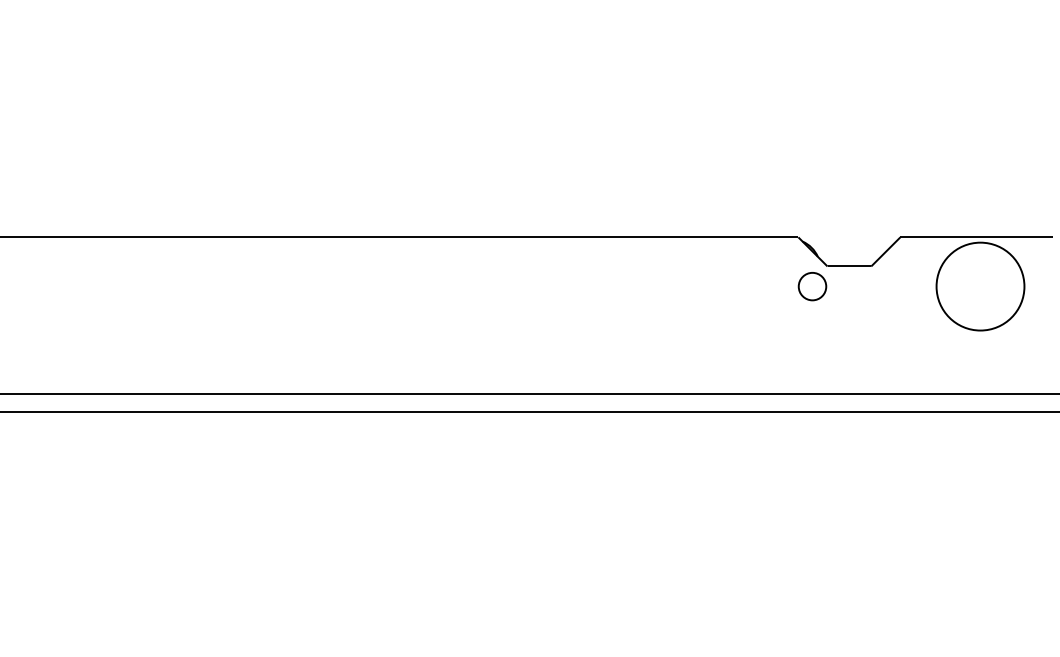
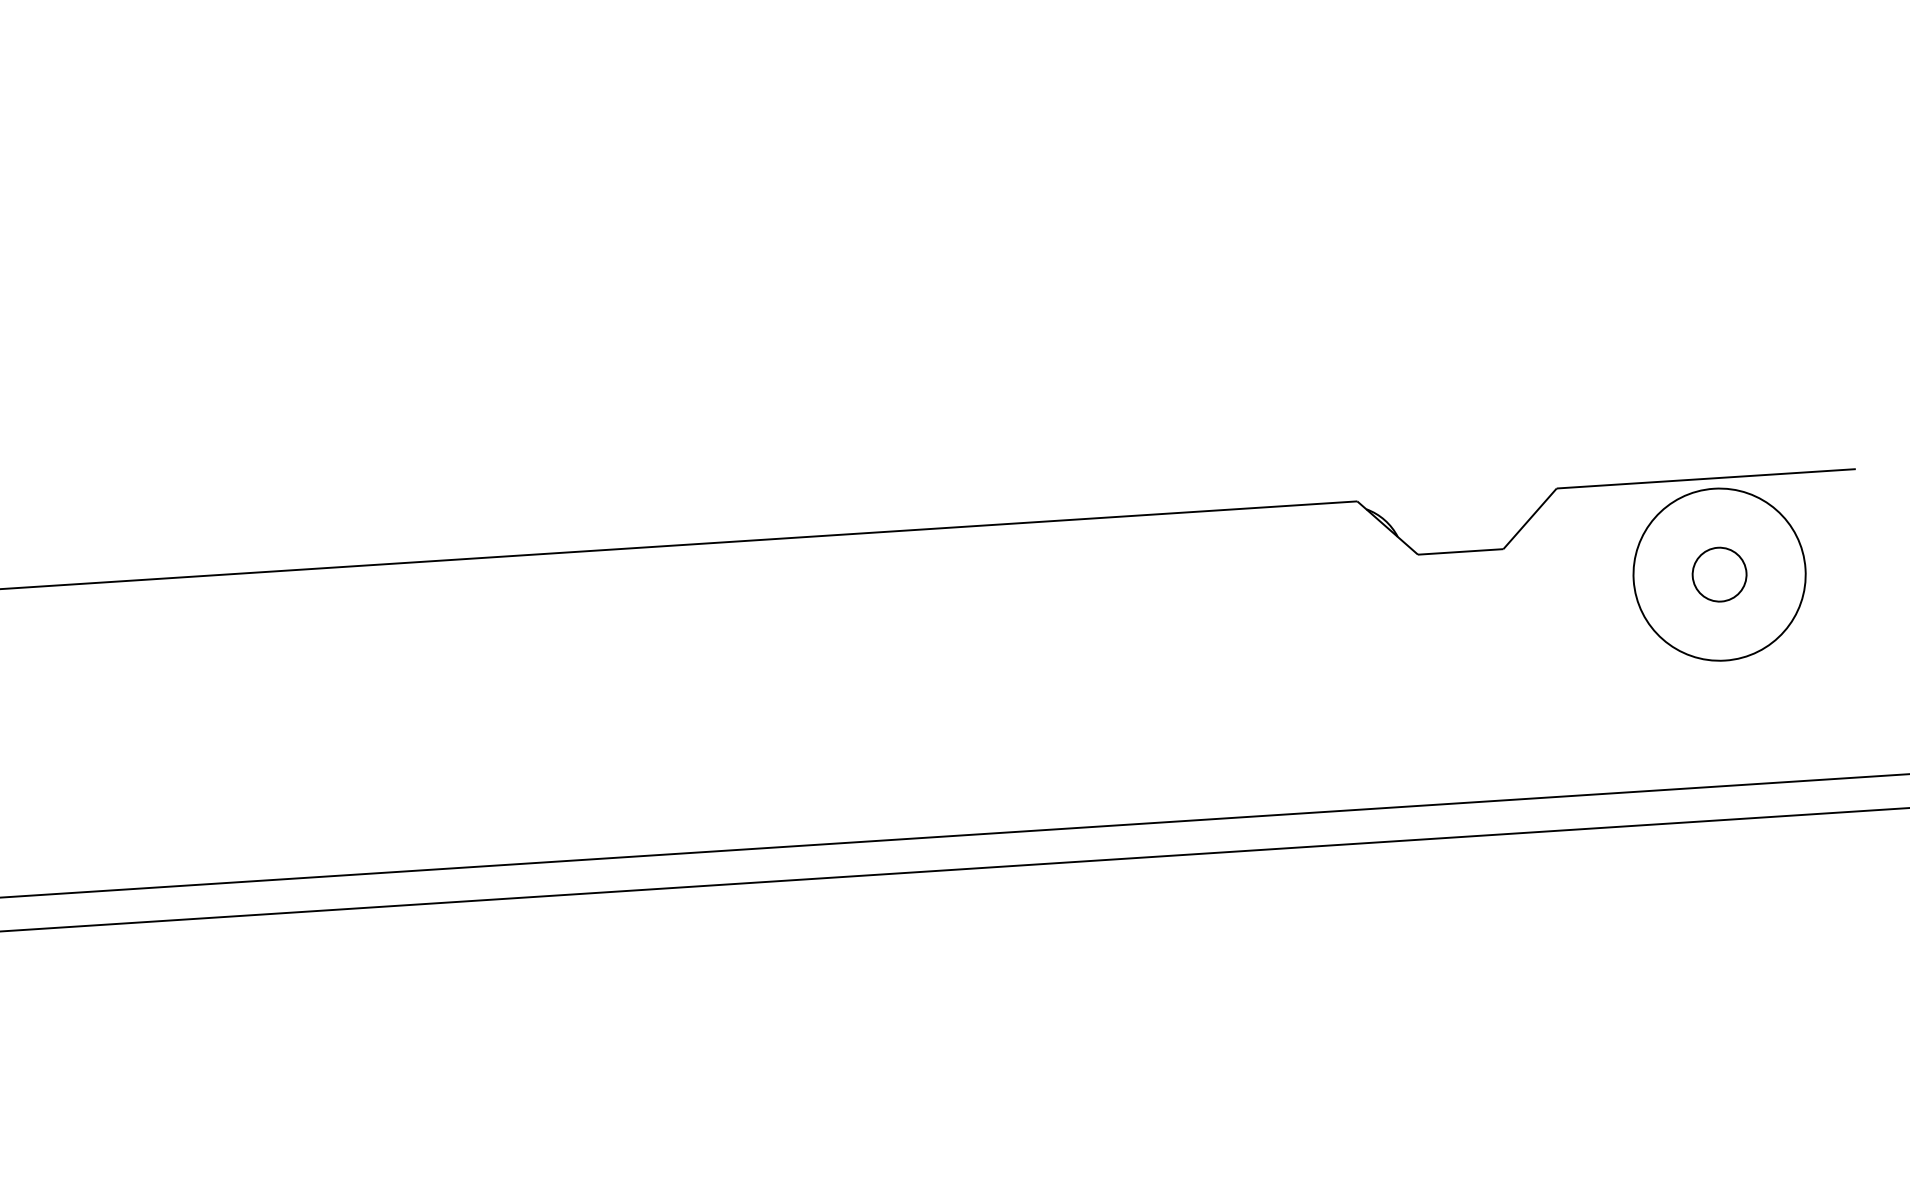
part: (812, 286) -> (1719, 574), moved

